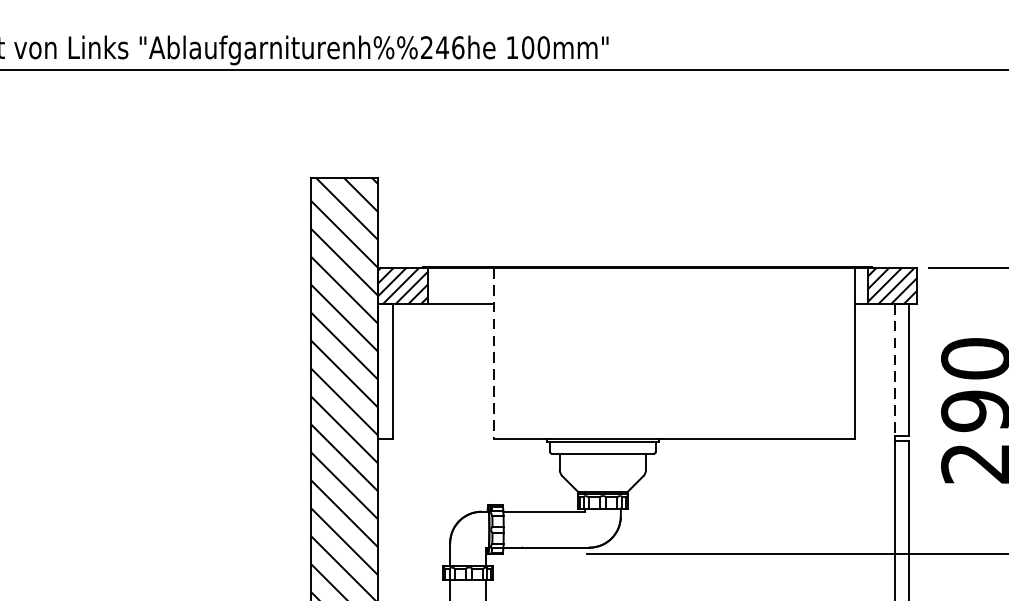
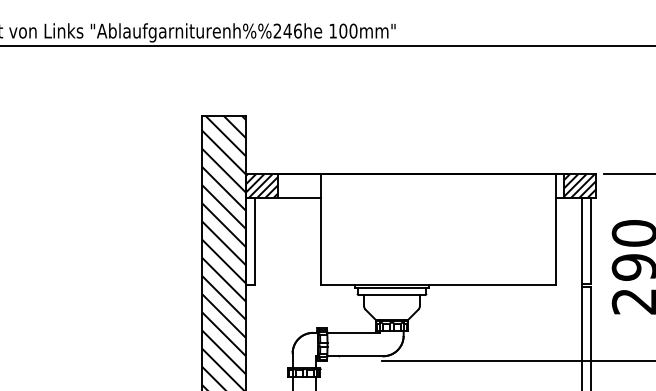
line: (494, 354) -> (321, 230), dashed -> solid
line: (894, 371) -> (581, 241), dashed -> solid

